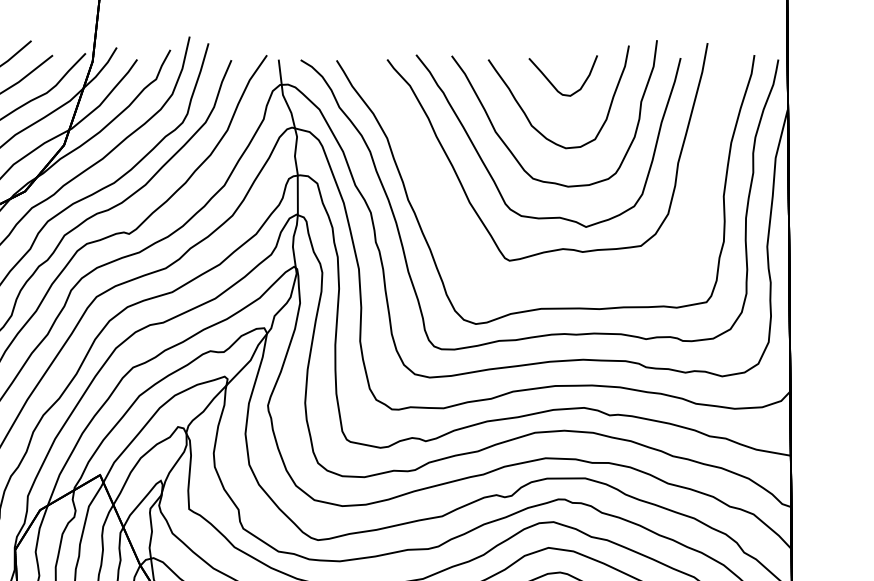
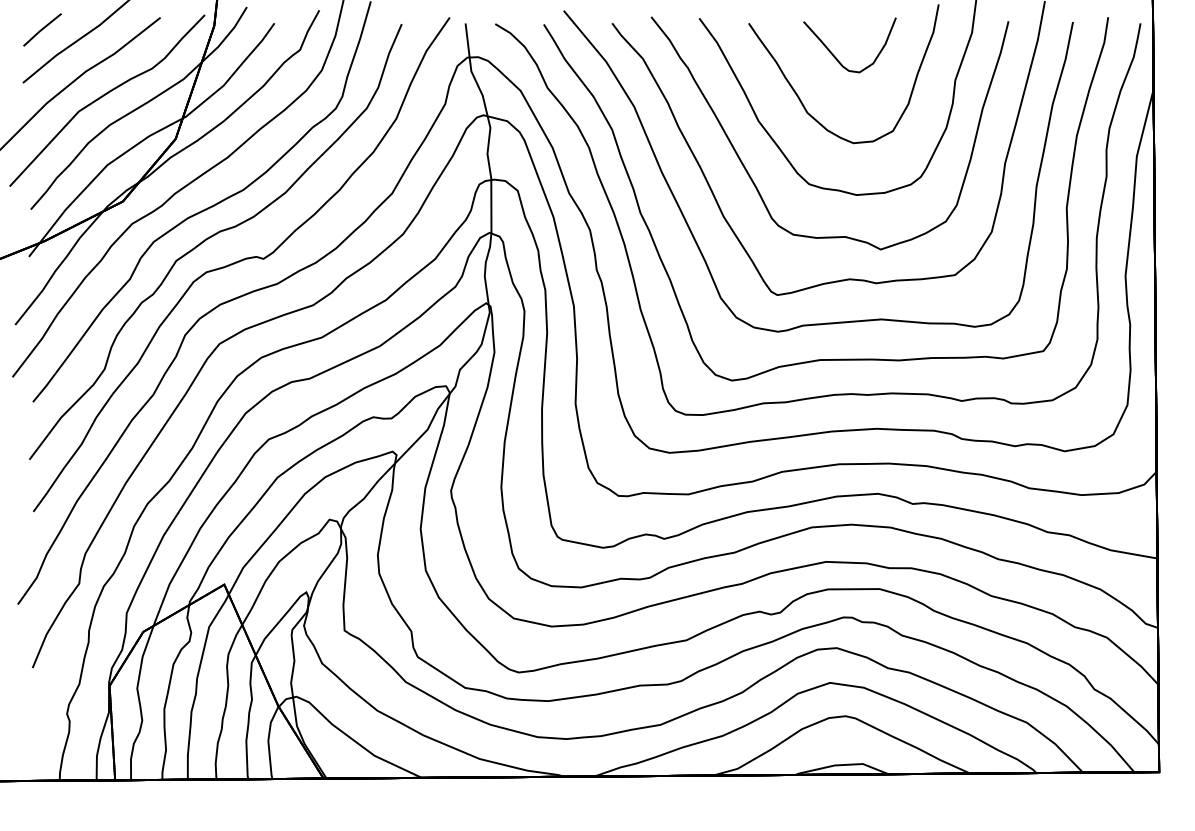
curve: (447, 215) -> (693, 234), added

